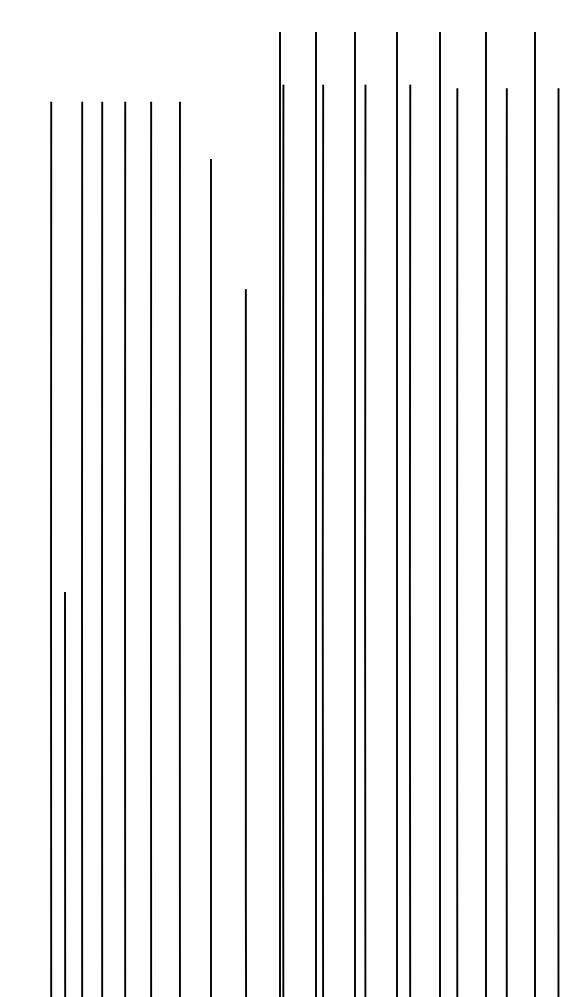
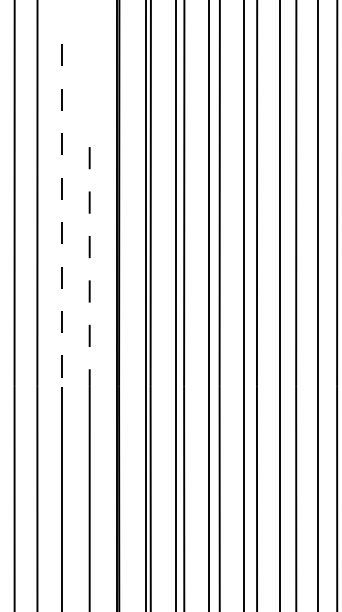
line: (211, 376) -> (62, 216), solid -> dashed
line: (245, 441) -> (89, 267), solid -> dashed

